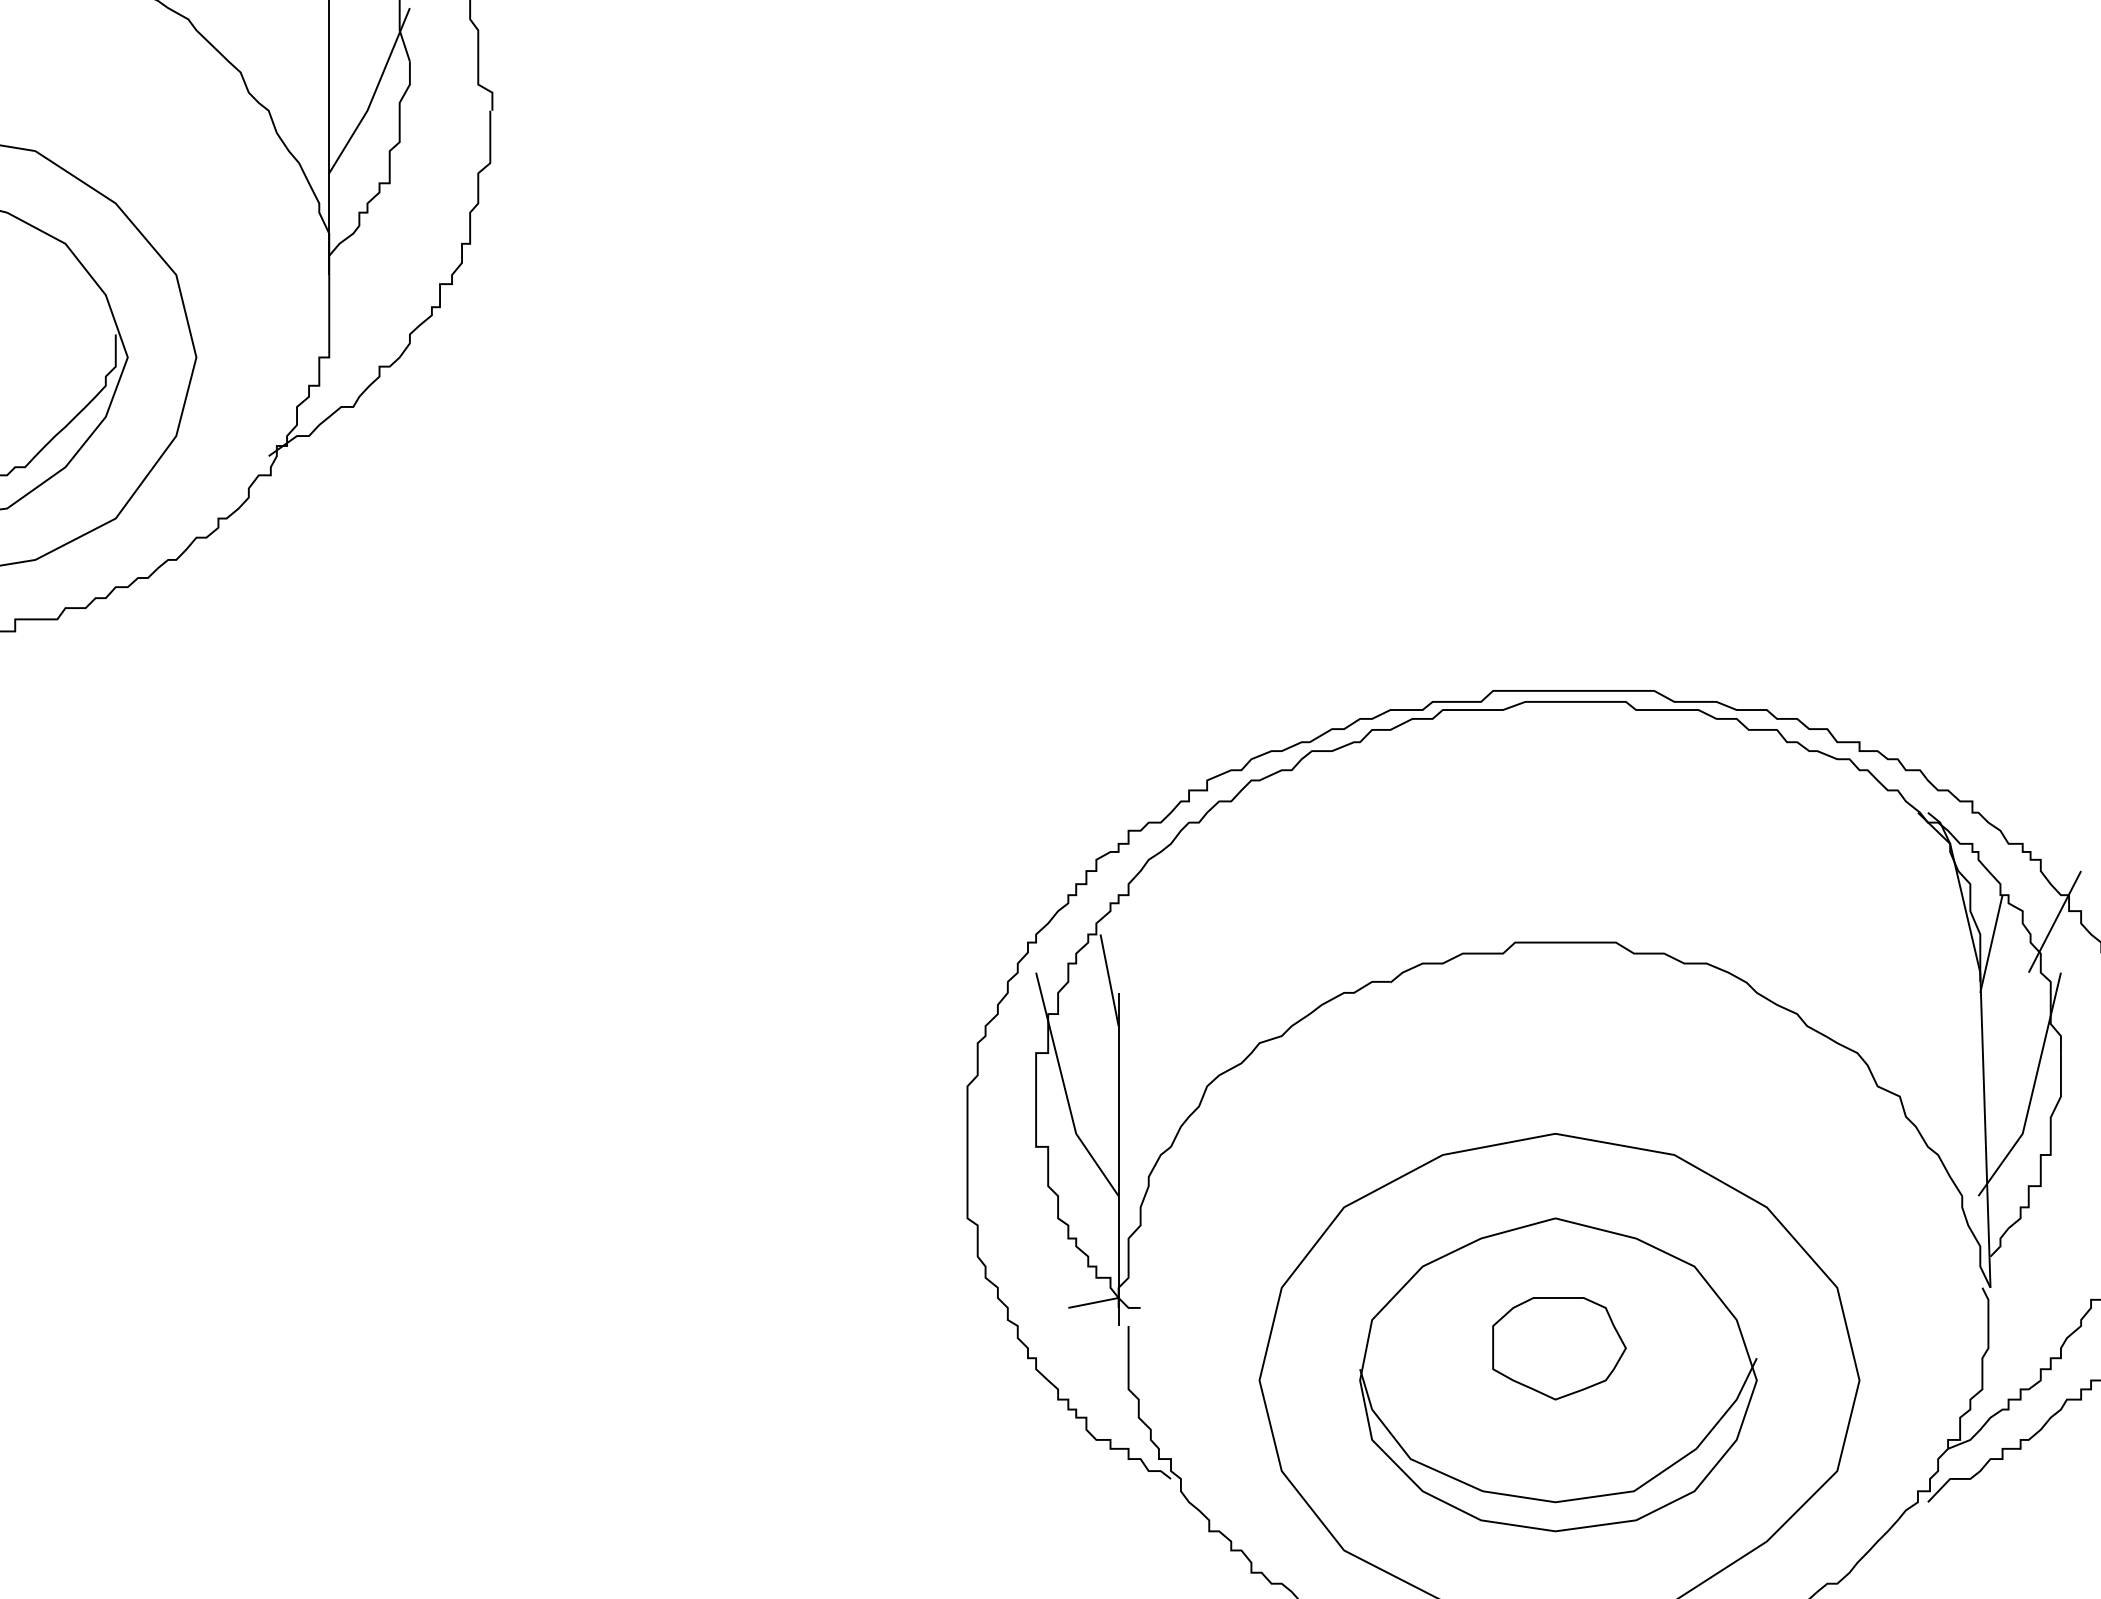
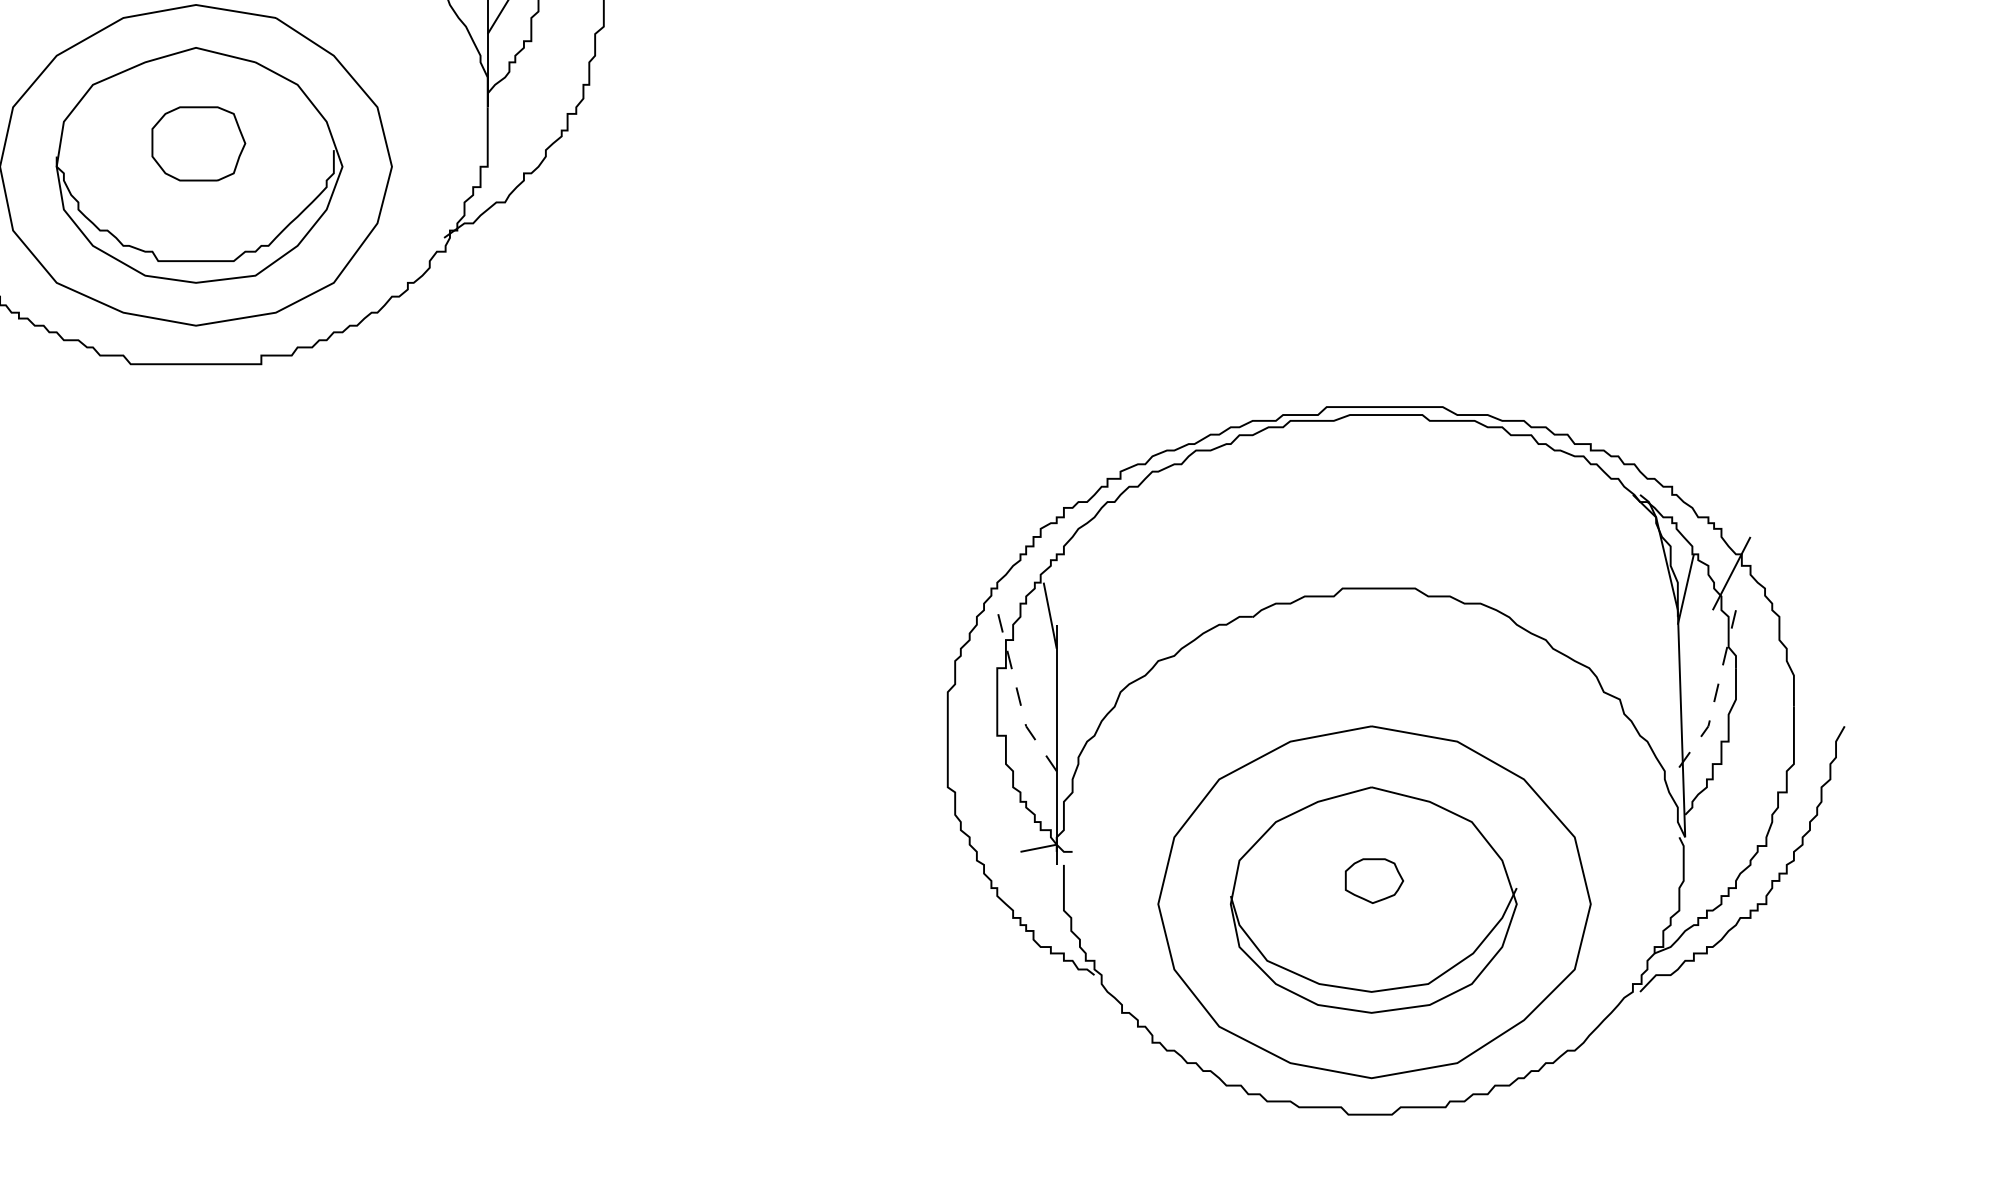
line: (1065, 1090) -> (1018, 695), solid -> dashed
line: (2032, 1092) -> (1715, 696), solid -> dashed
part: (1559, 1347) -> (1374, 880), size x0.6

